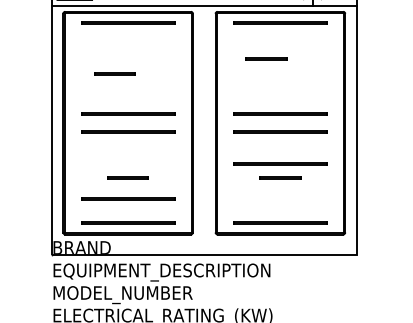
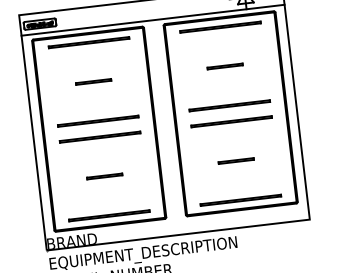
line: (266, 58) -> (225, 65), moved
line: (114, 73) -> (93, 81), moved
line: (280, 163) -> (234, 148), removed
line: (128, 198) -> (107, 194), removed

